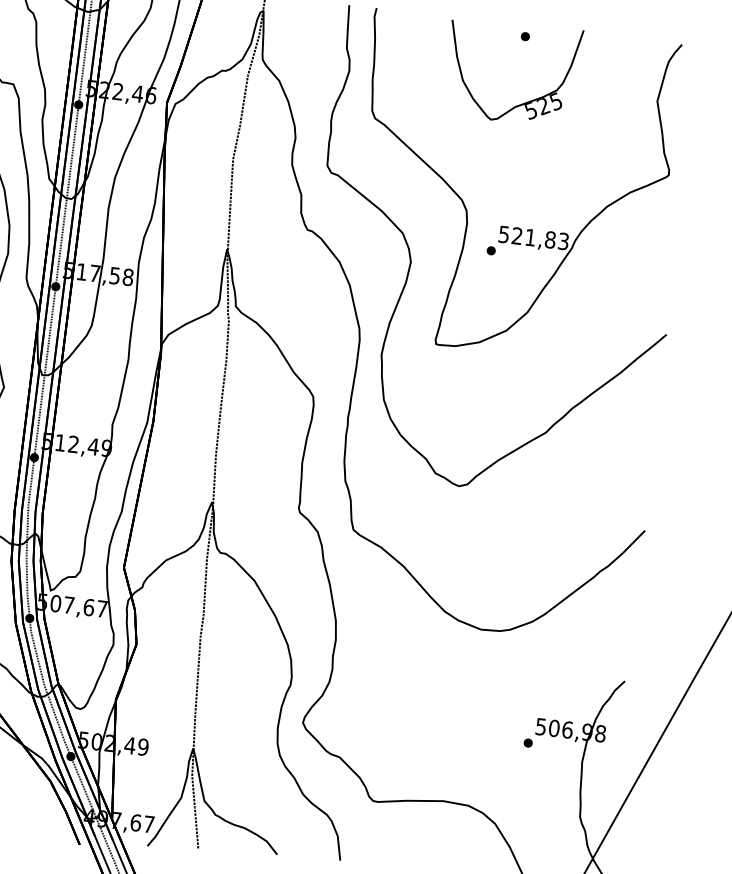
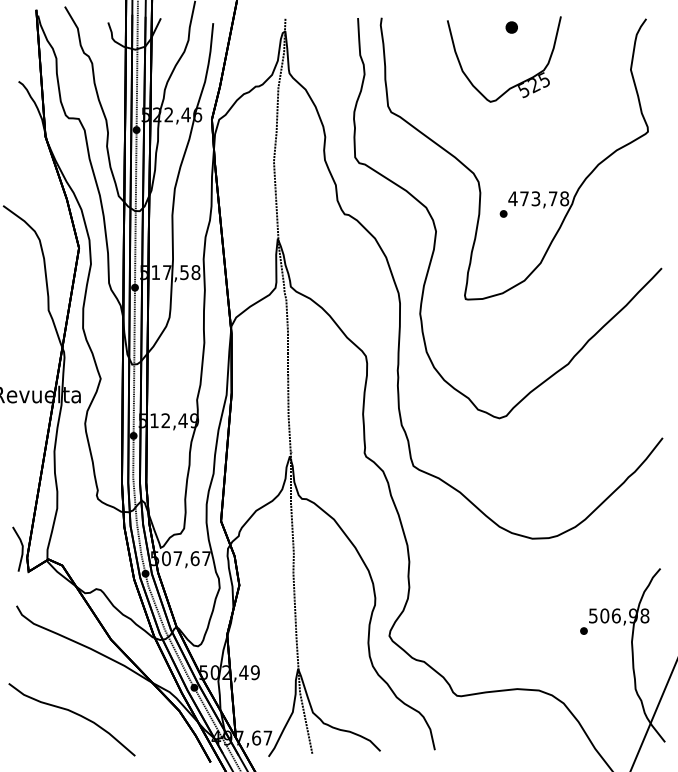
part: (525, 36) -> (511, 27), size x1.6
text: (533, 237) -> (538, 198), 521,83 -> 473,78

